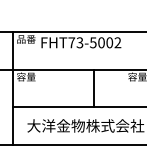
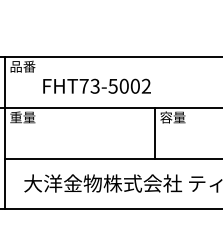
text: (80, 42) -> (96, 85), moved
text: (21, 77) -> (16, 117), 容量 -> 重量
line: (94, 88) -> (155, 132), moved

